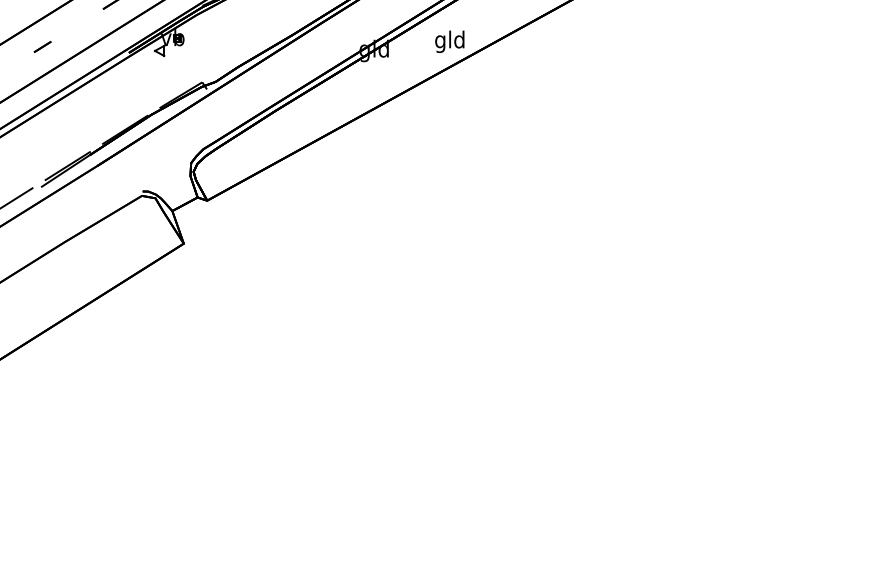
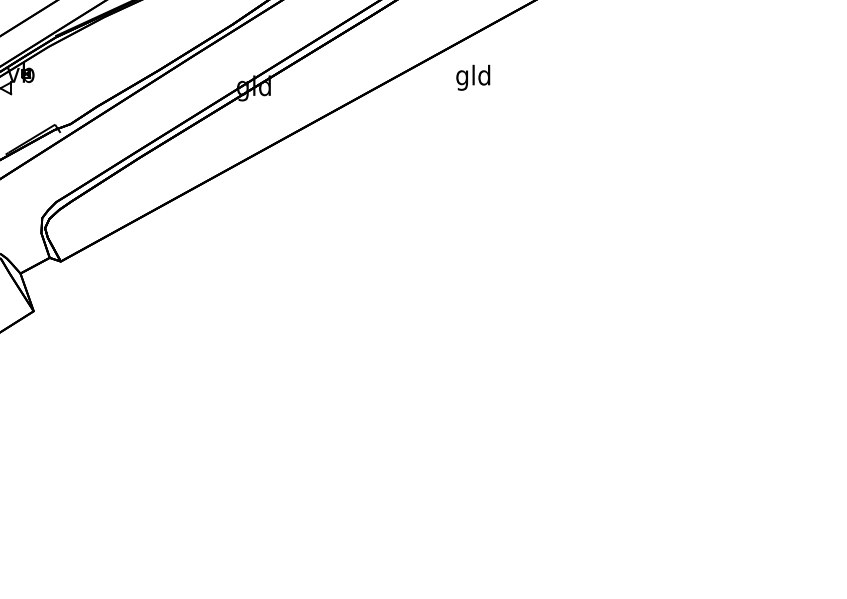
text: (449, 41) -> (472, 77), moved

